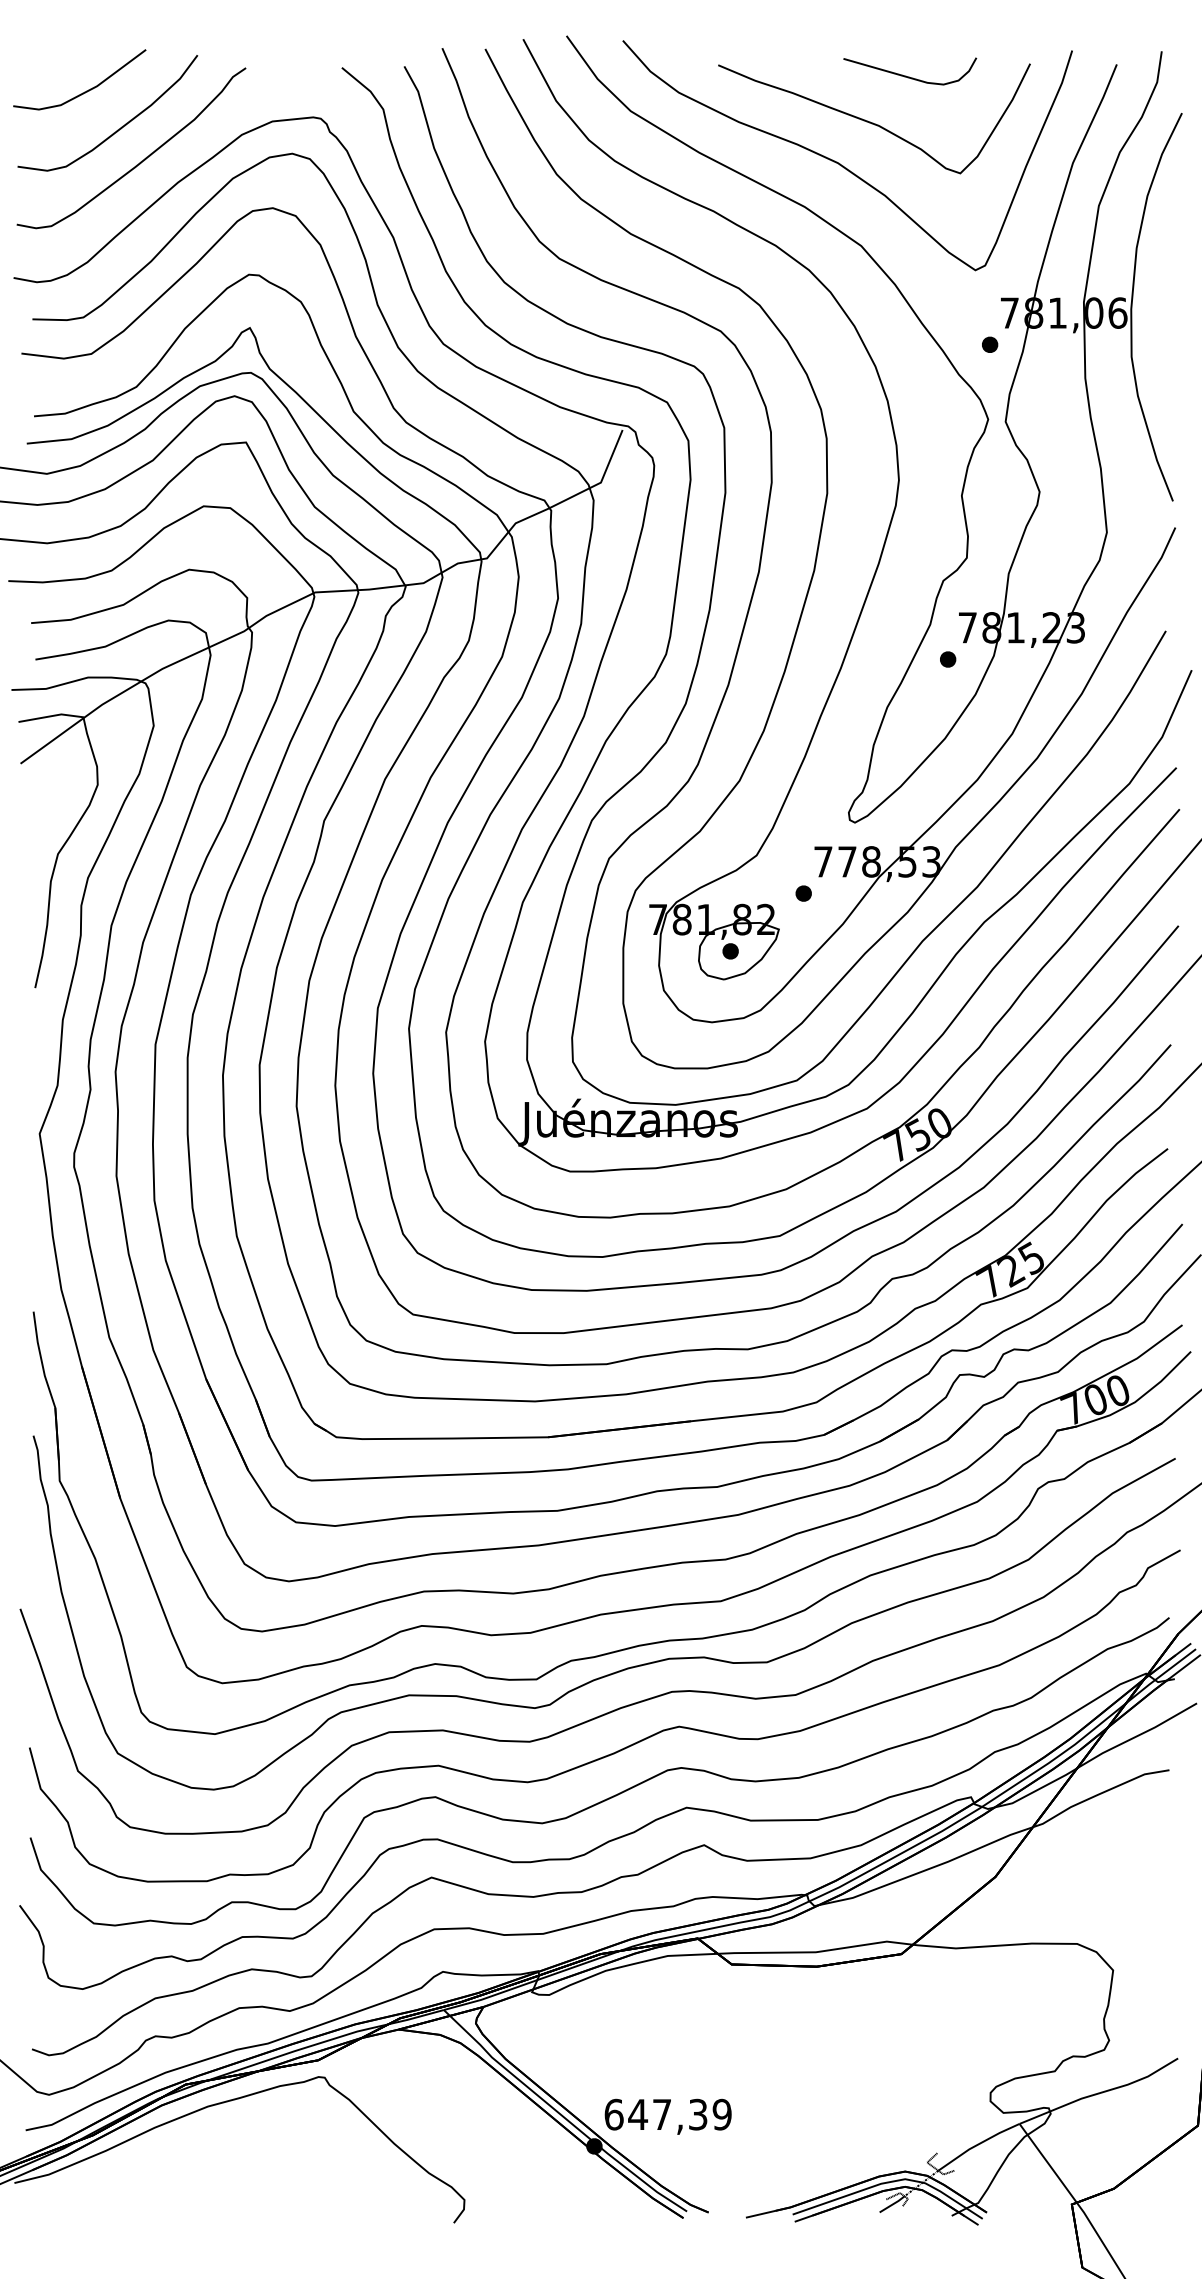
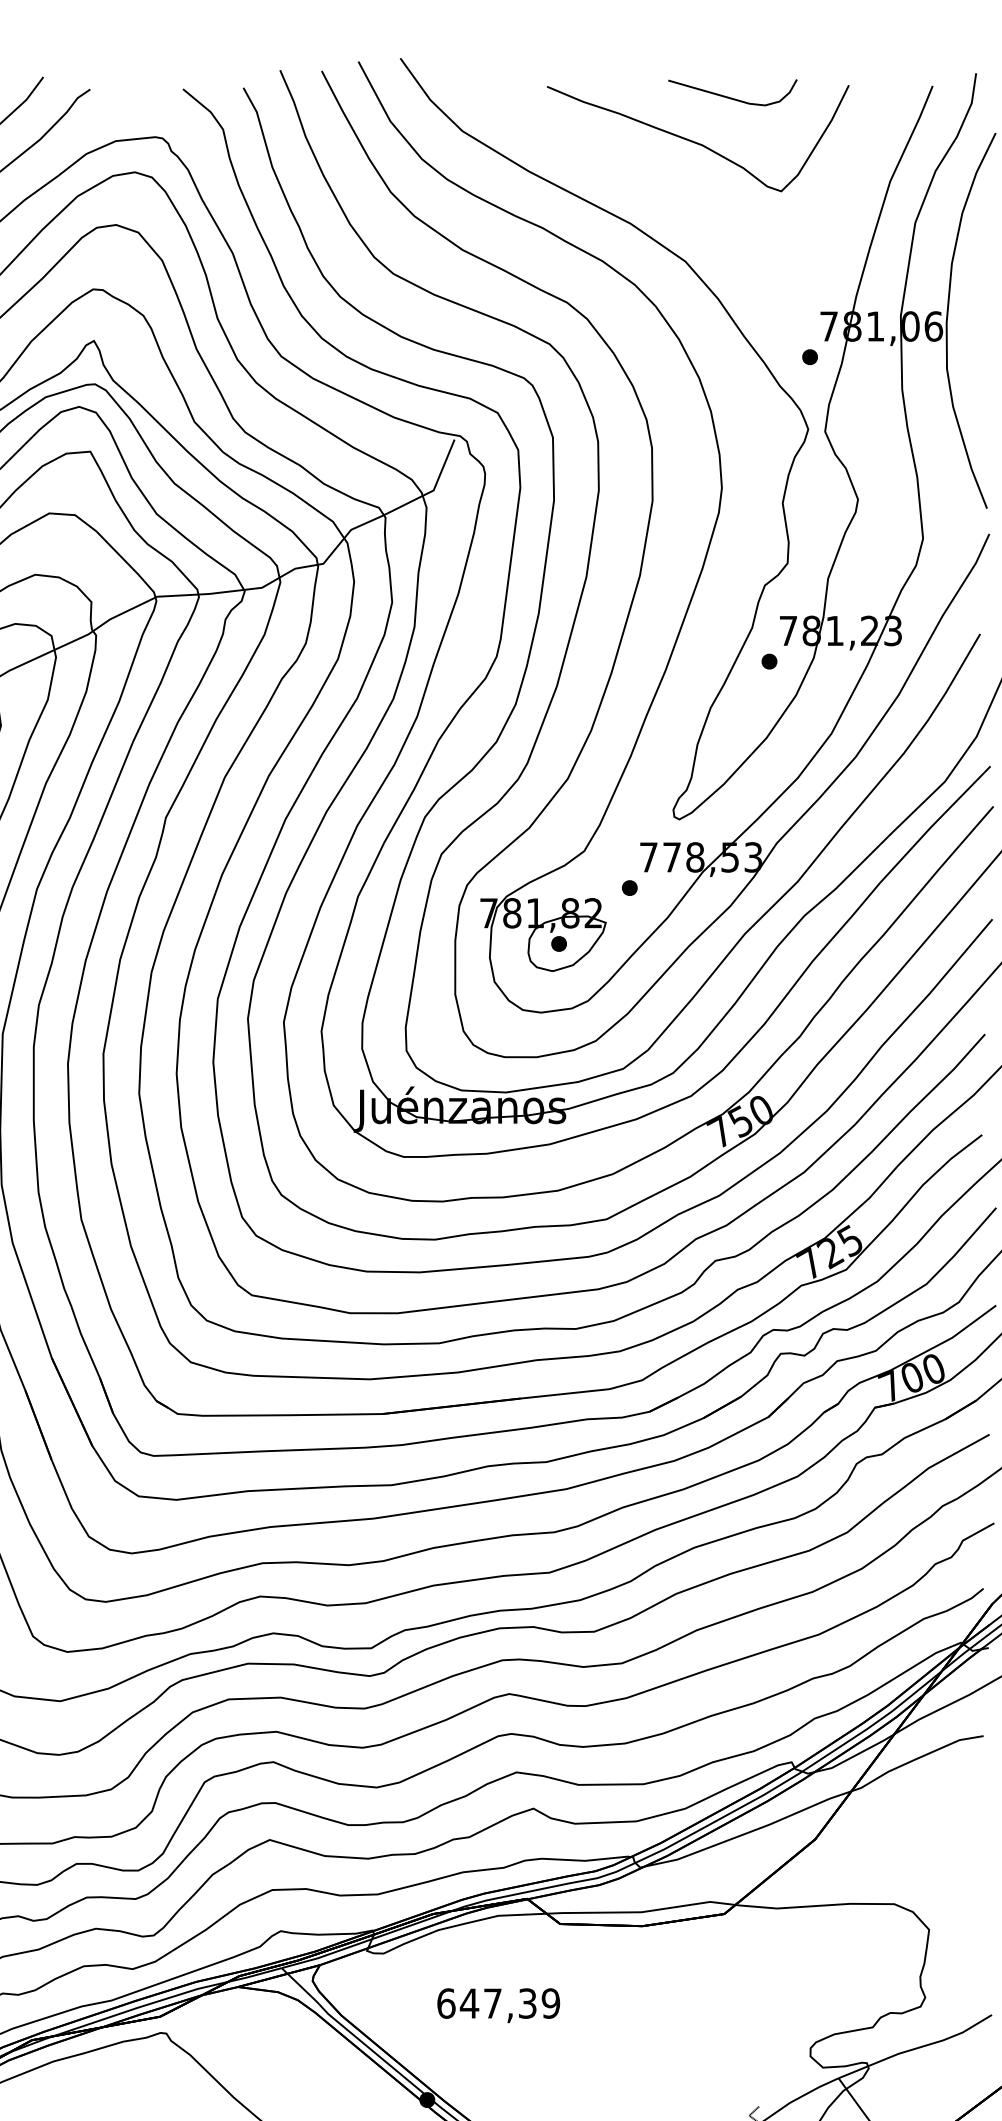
part: (840, 163) -> (665, 181), removed
text: (667, 2116) -> (498, 2005), moved

